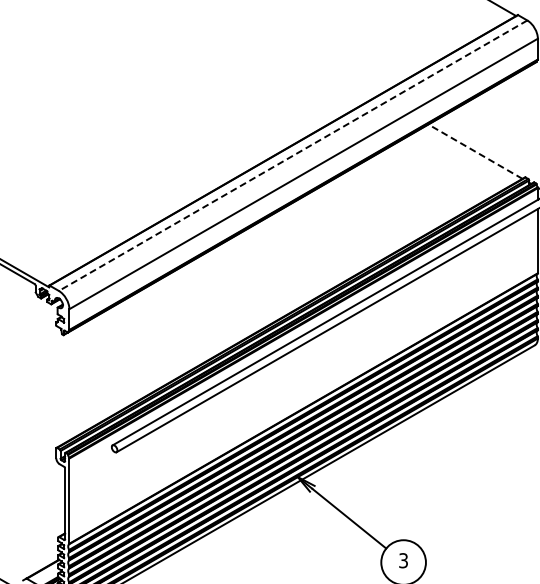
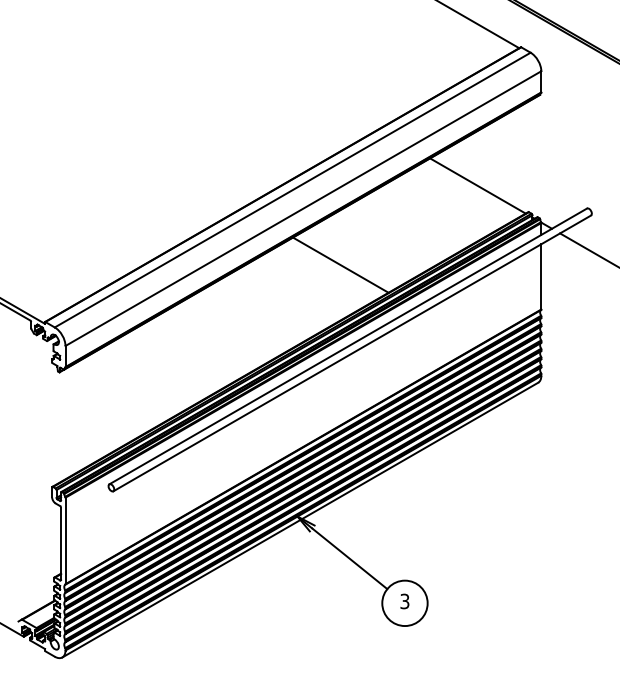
line: (475, 151) -> (477, 185), dashed -> solid
line: (292, 156) -> (292, 190), dashed -> solid
line: (340, 228) -> (340, 264), added

